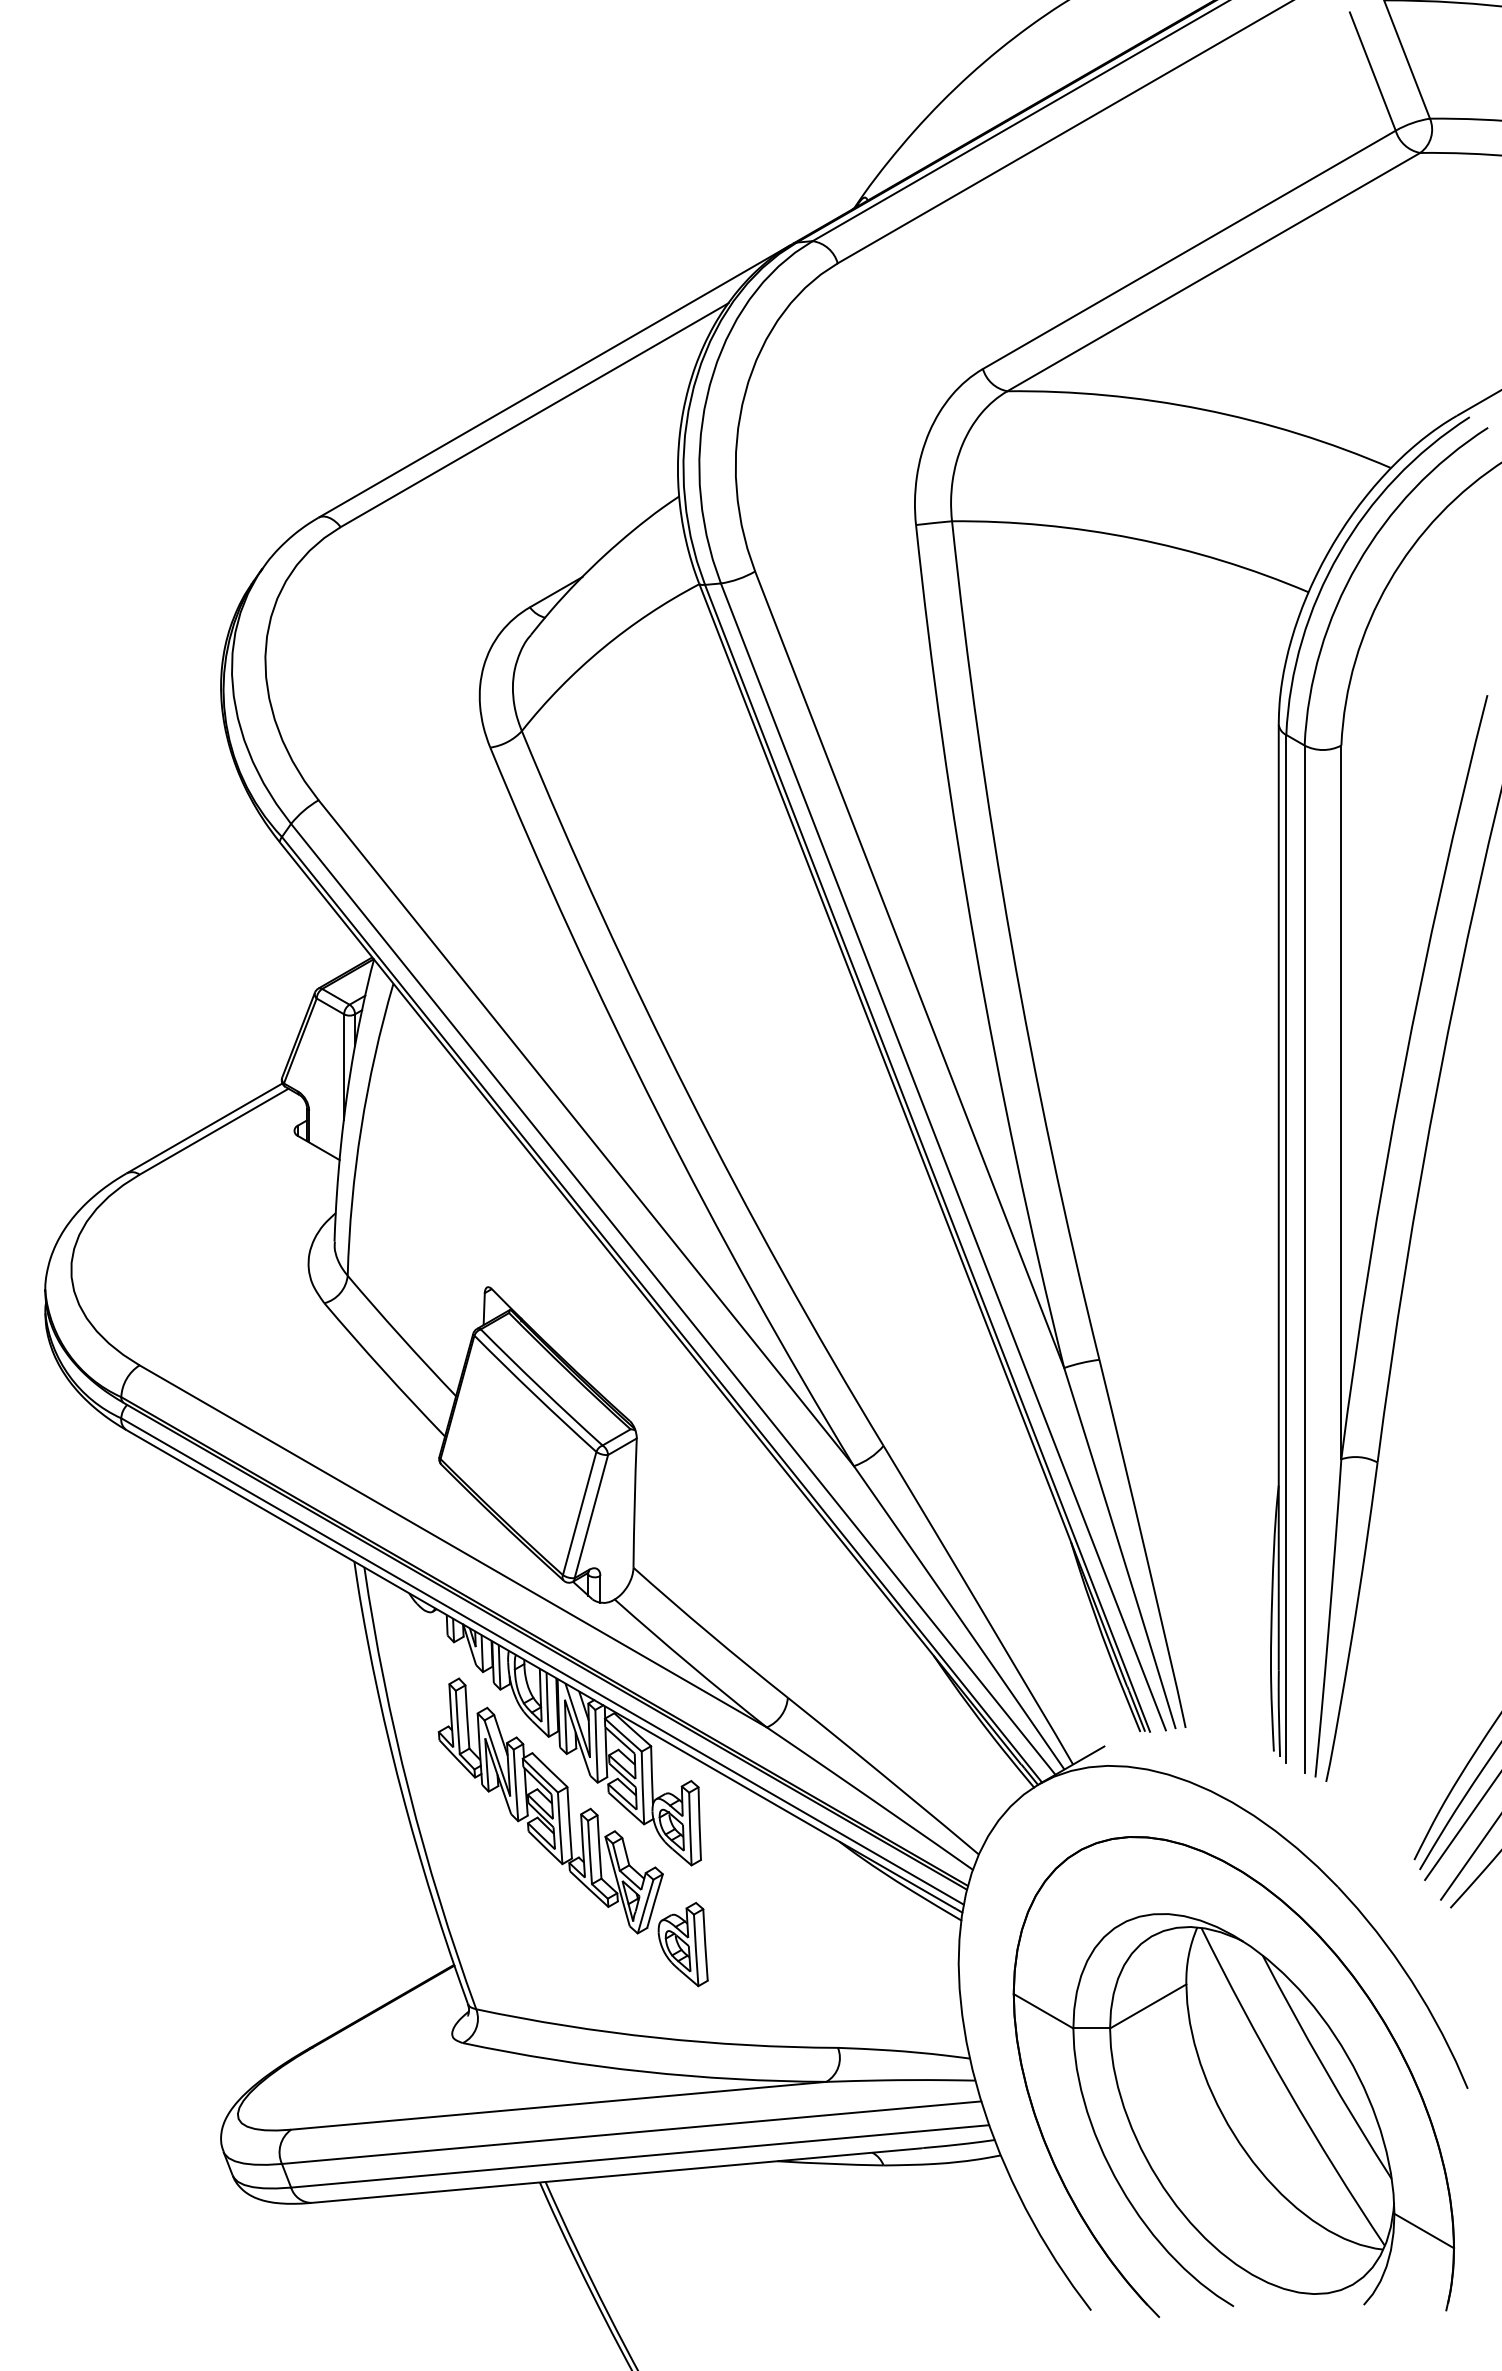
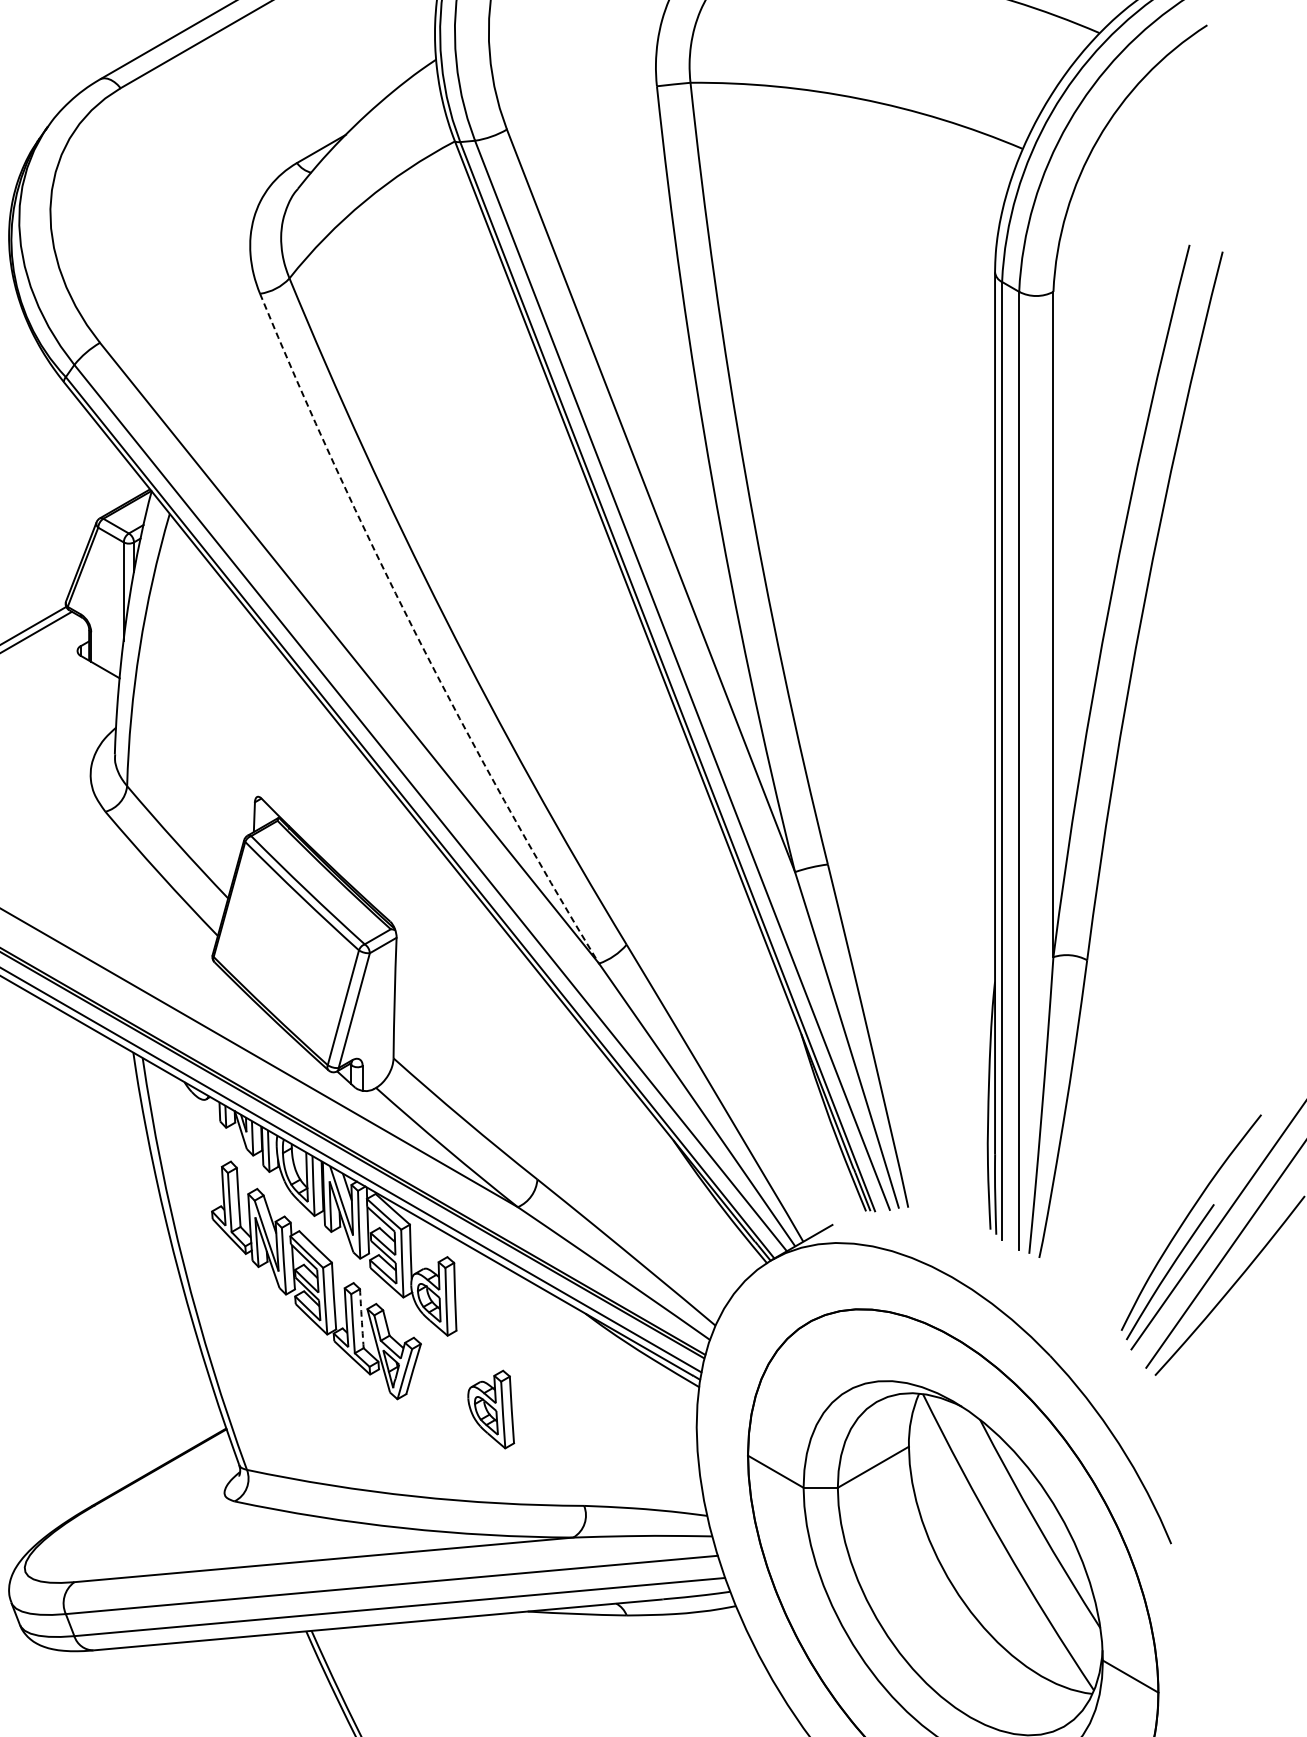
arc: (658, 1113) -> (416, 634), solid -> dashed
arc: (599, 1846) -> (361, 1318), solid -> dashed
part: (682, 1944) -> (490, 1409), moved

